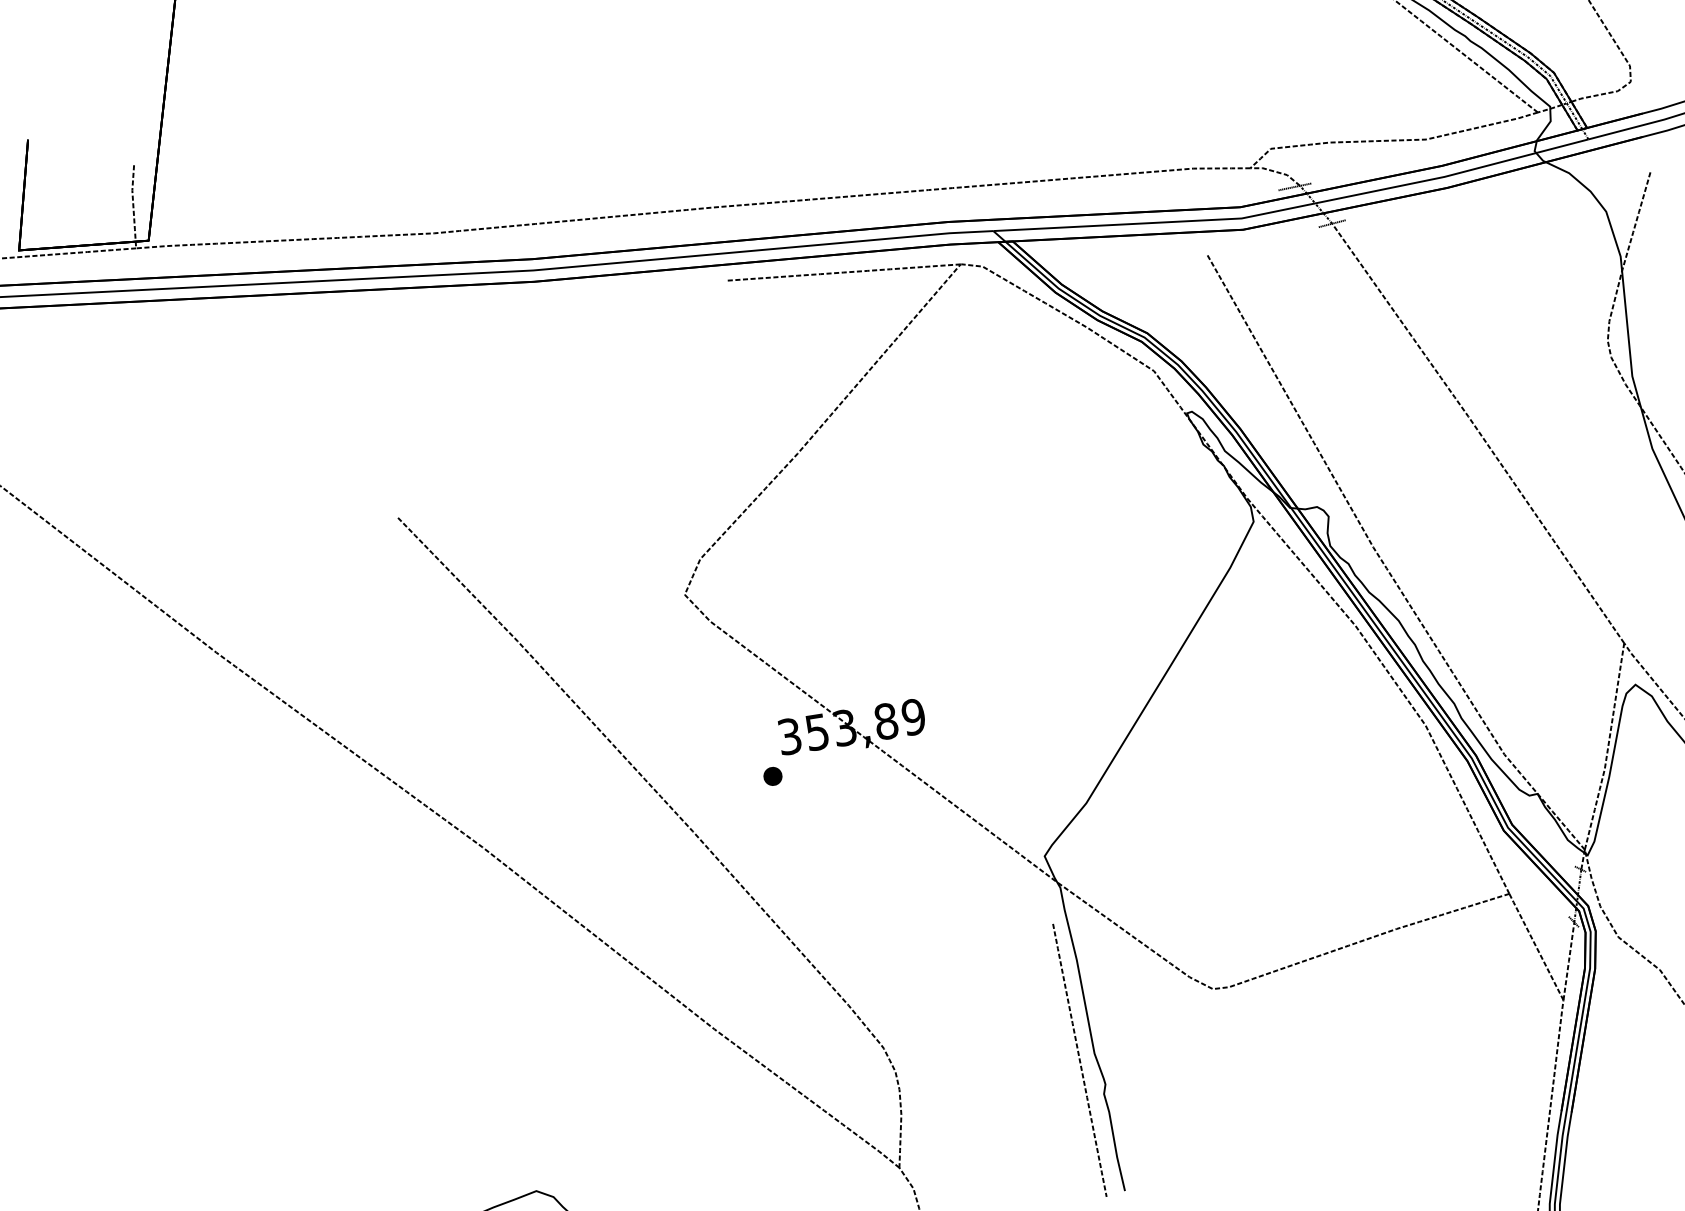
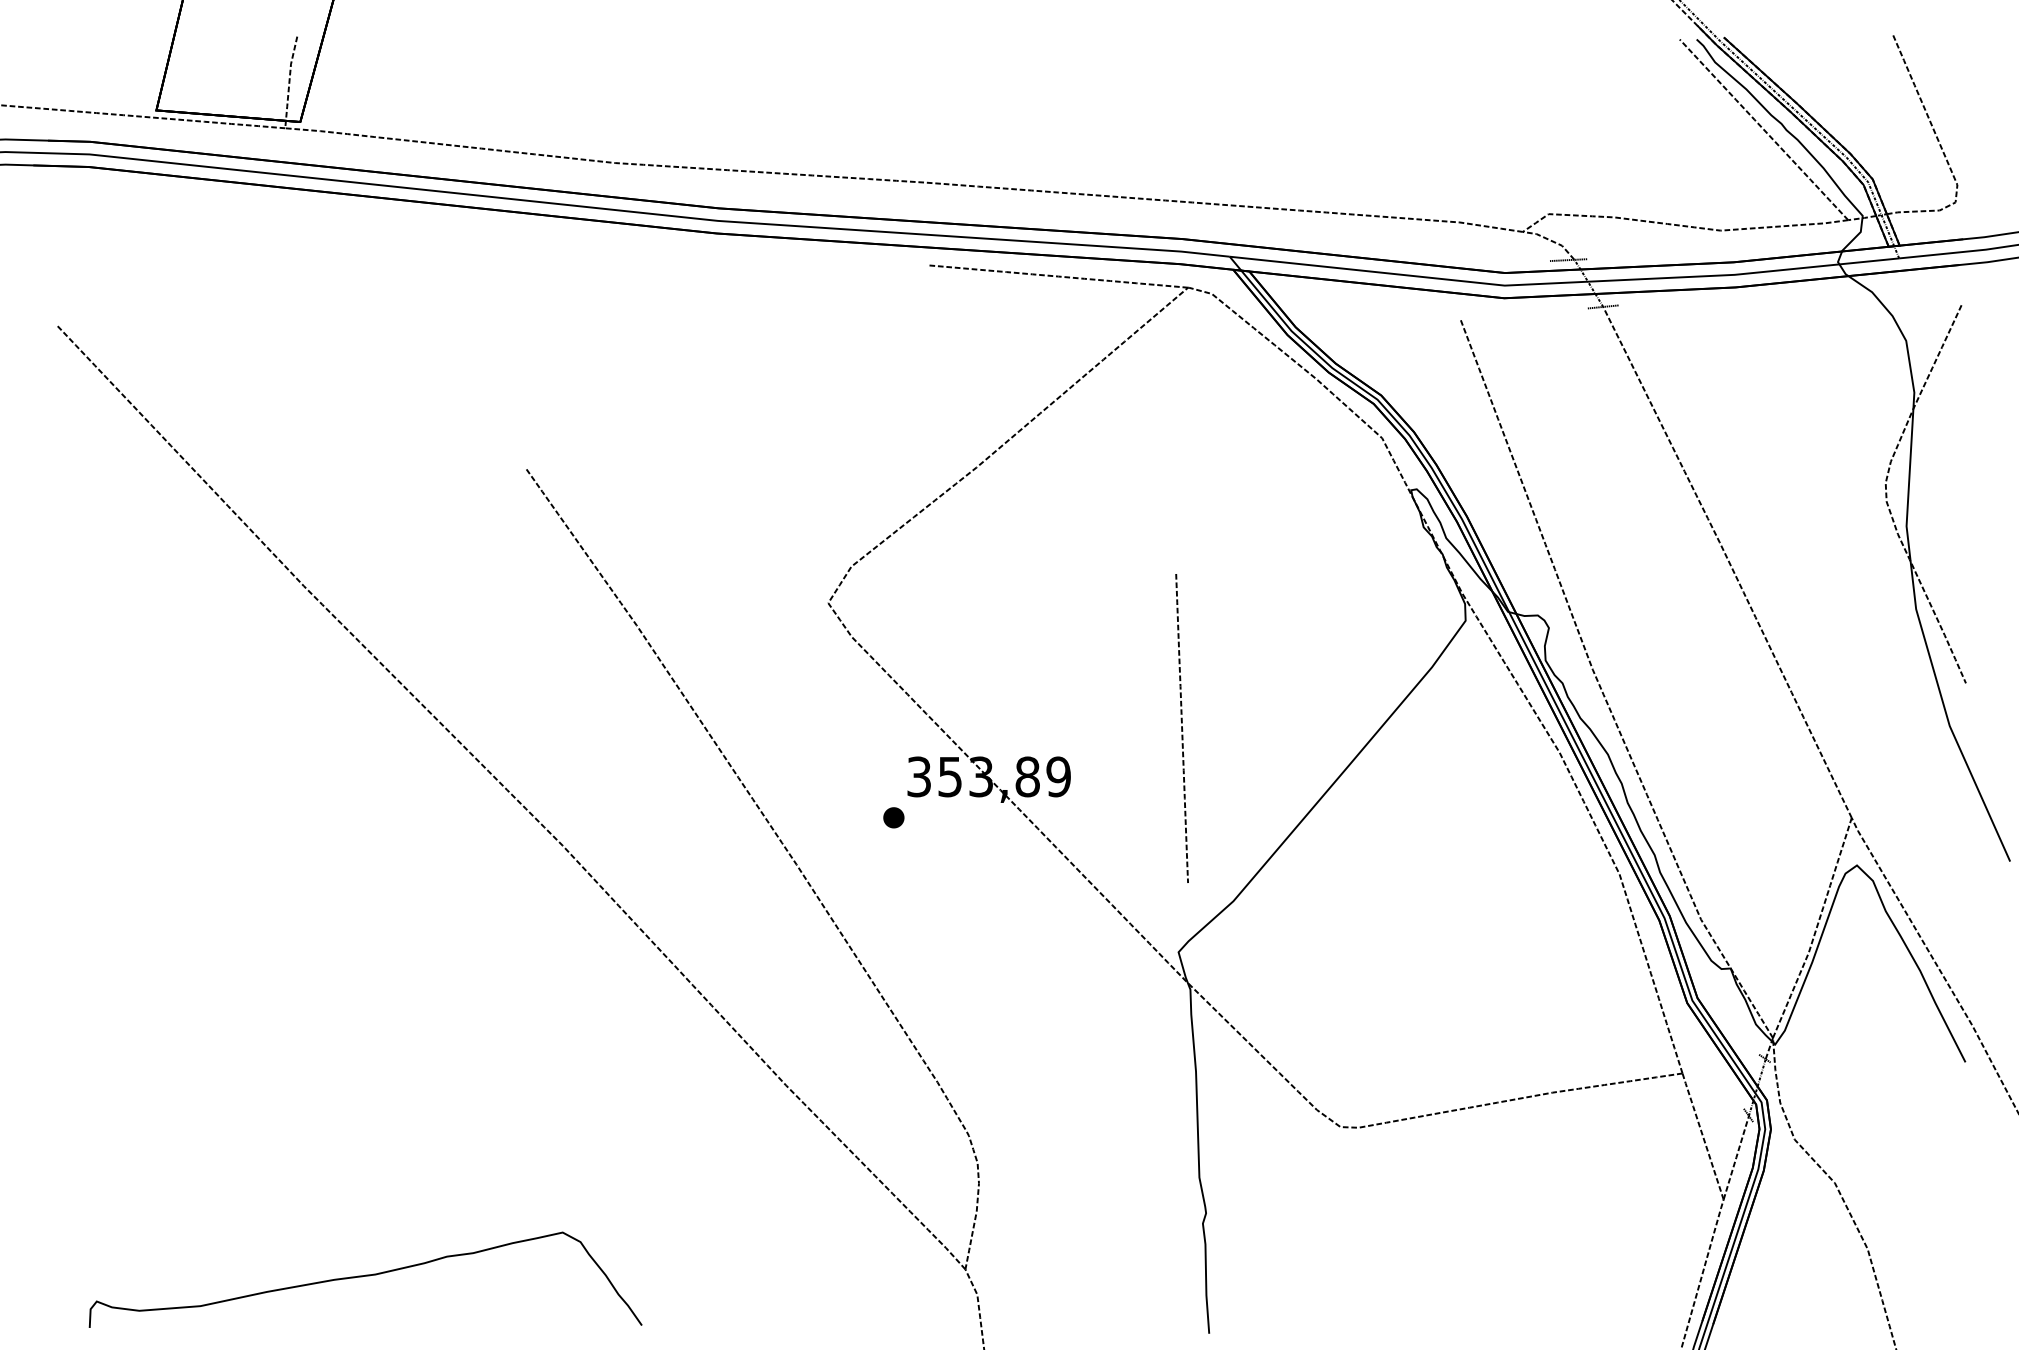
curve: (1079, 1060) -> (1181, 728), moved

